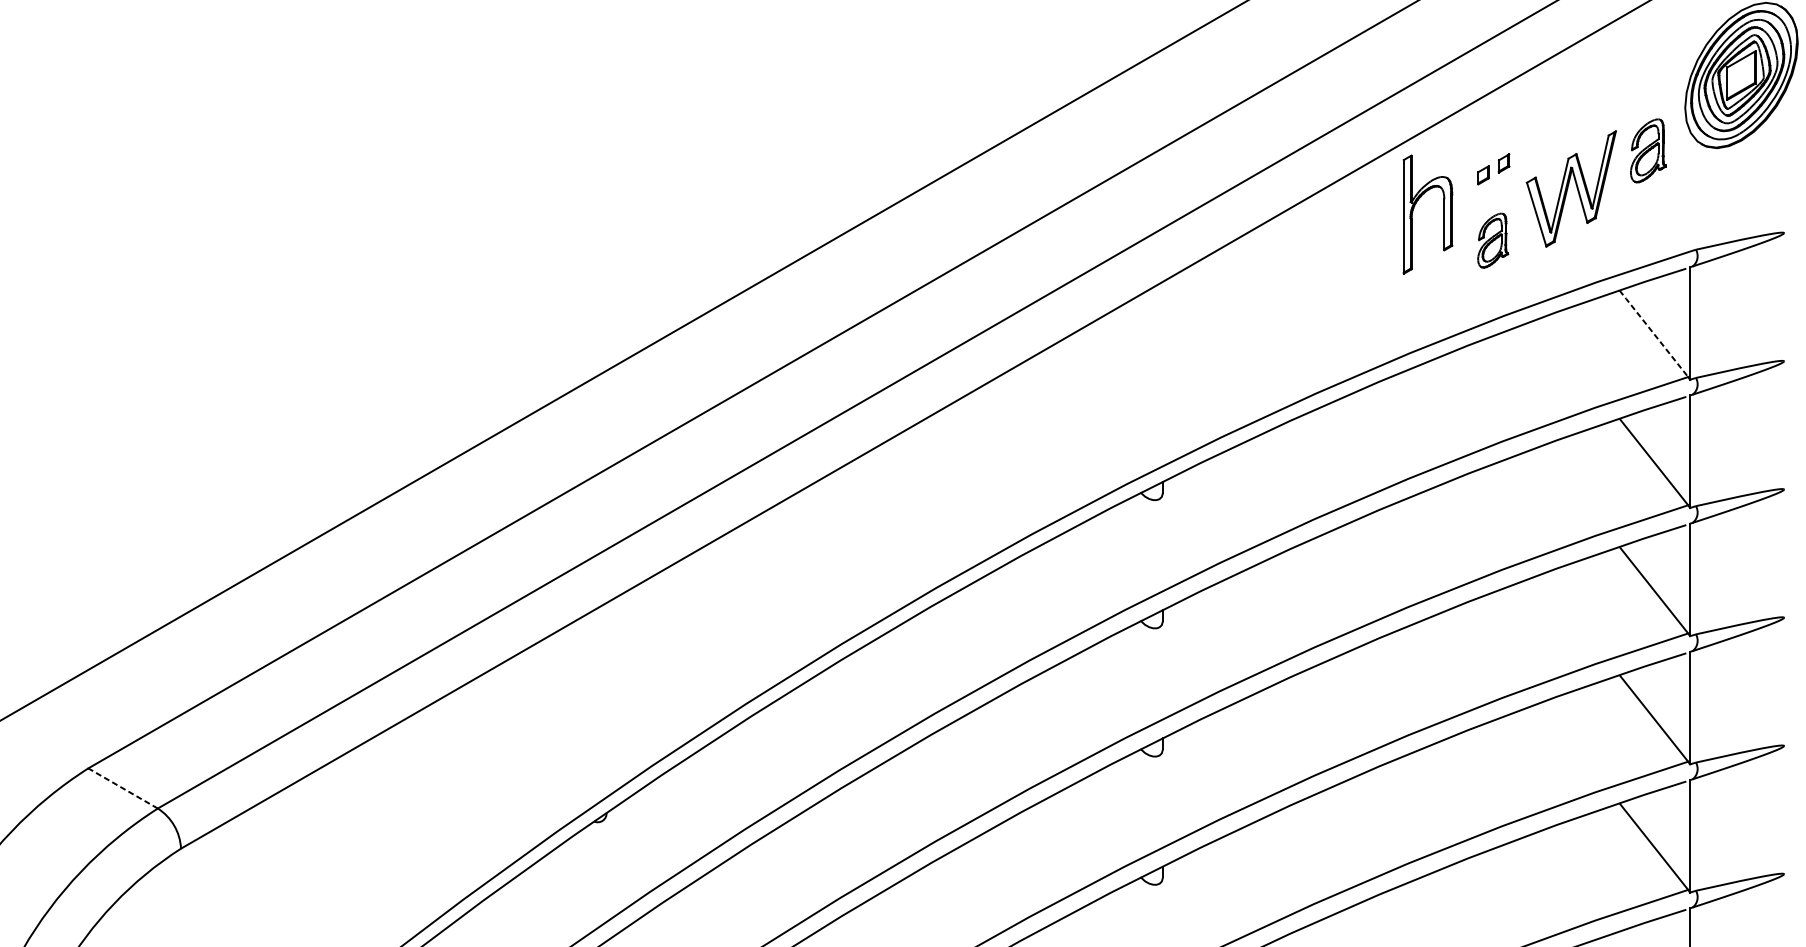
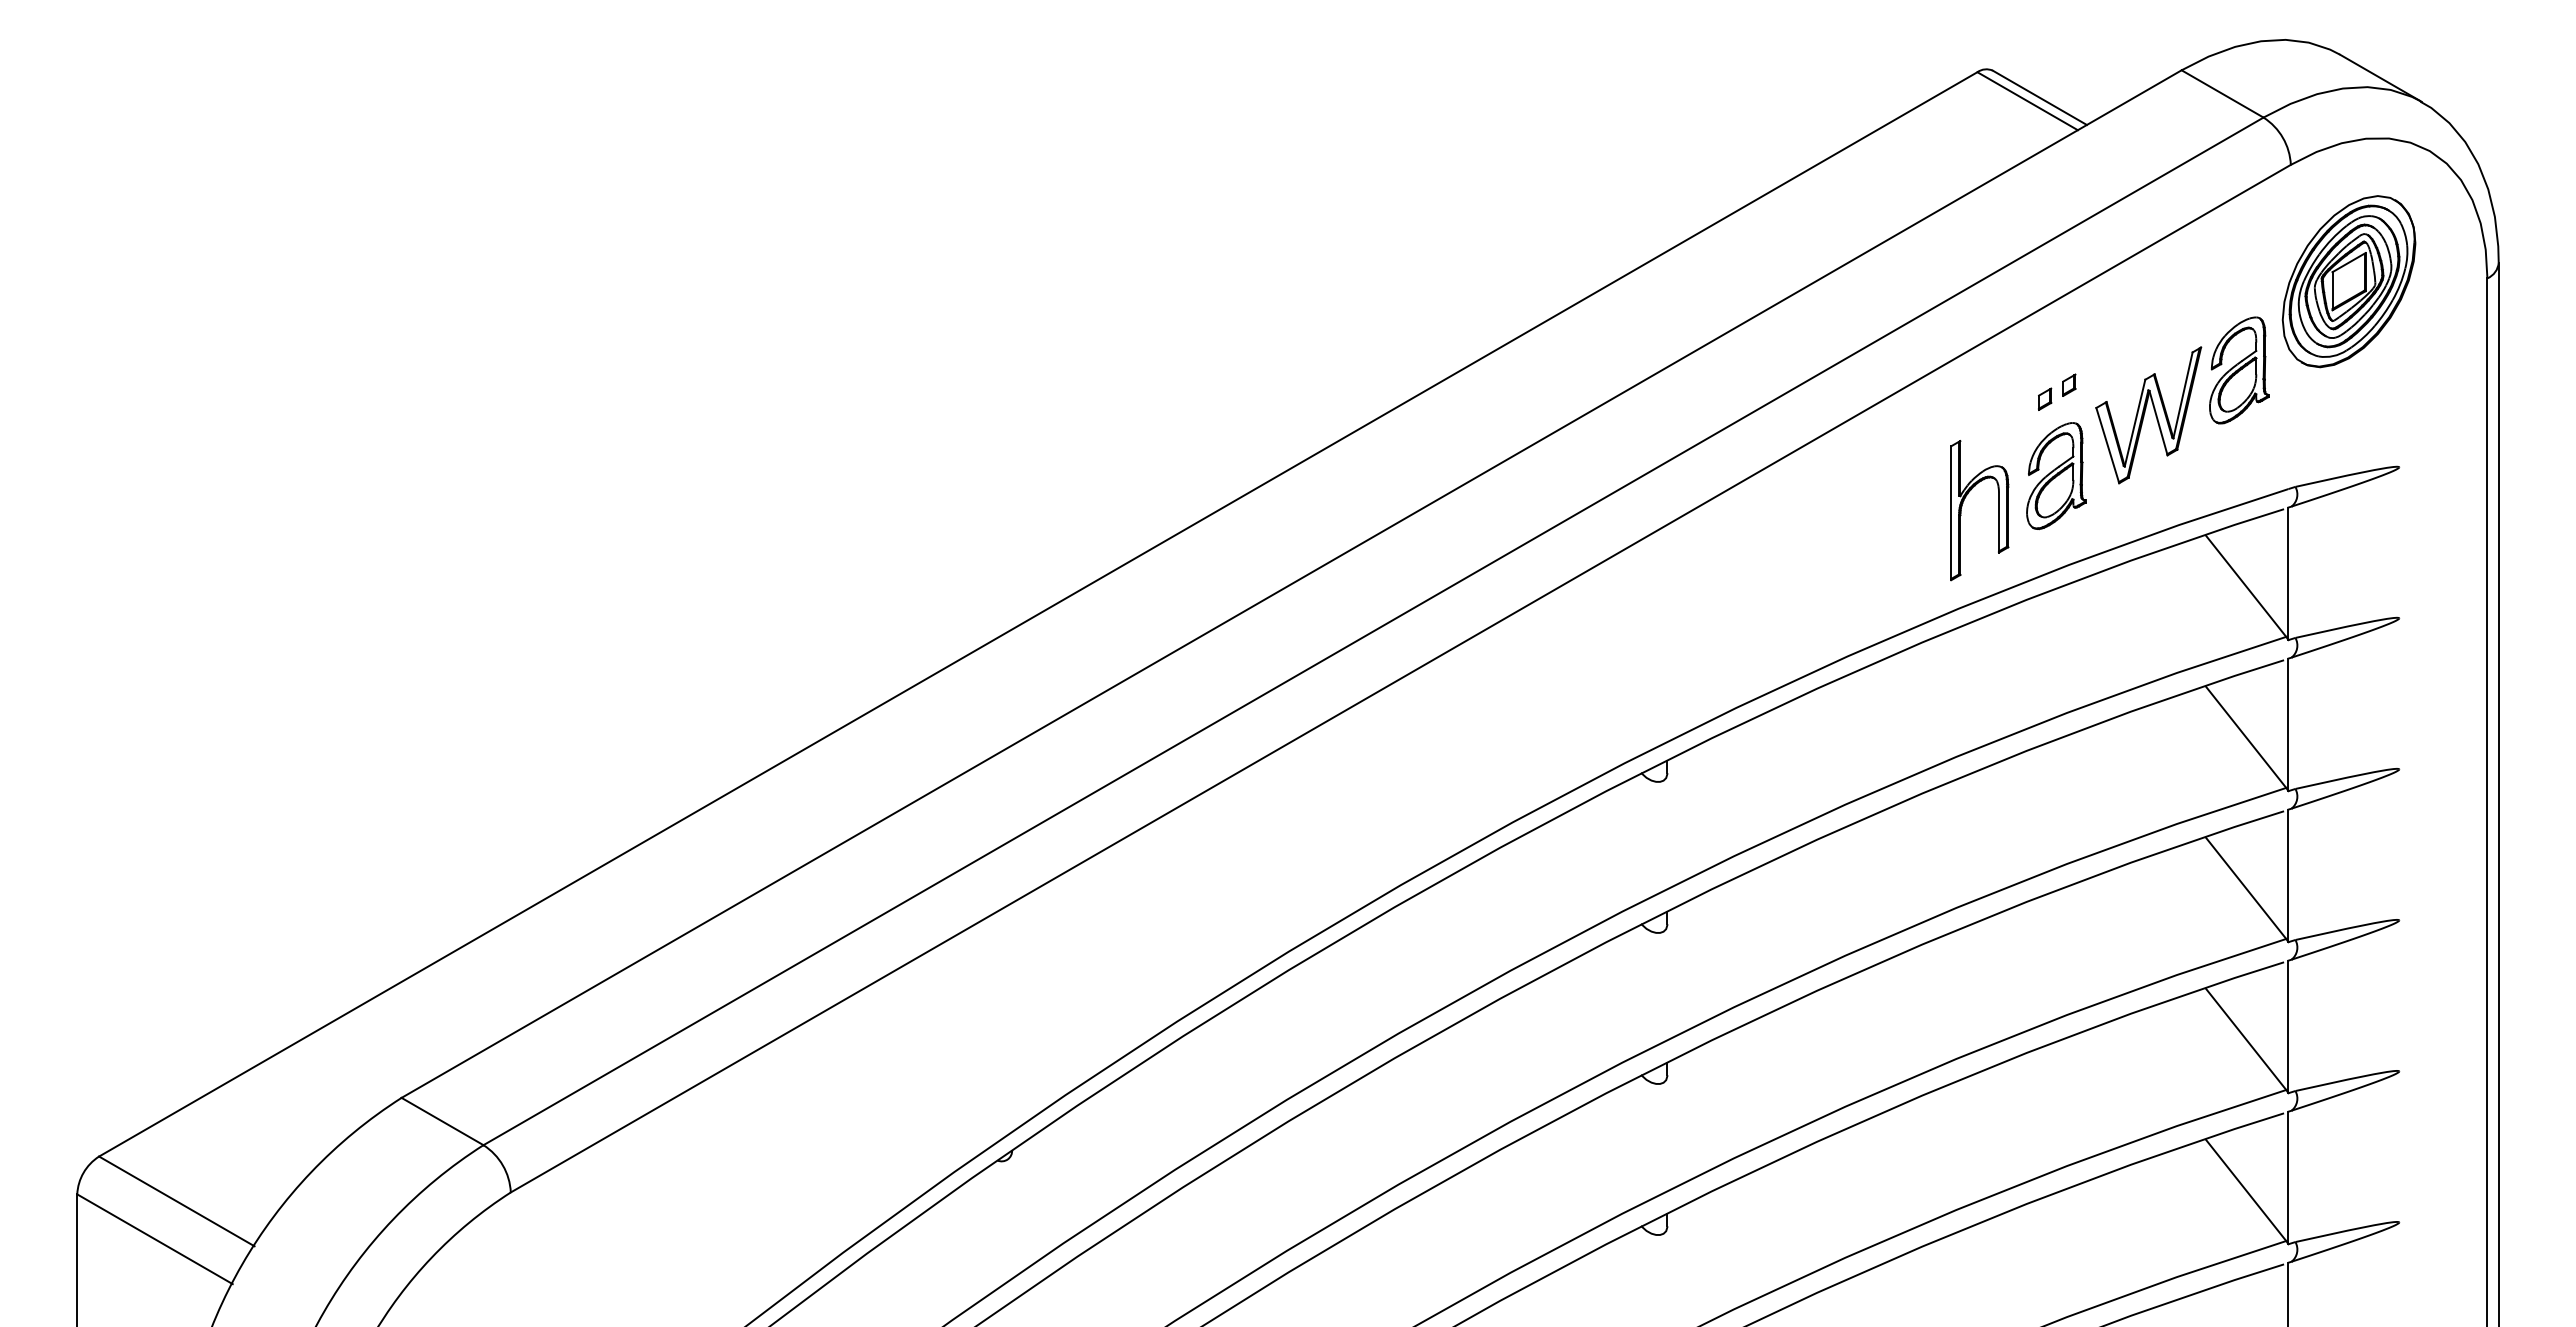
part: (1648, 150) -> (2239, 370), size x1.43
part: (1414, 208) -> (1963, 503), moved
part: (1493, 240) -> (2056, 476), size x1.67
line: (1653, 333) -> (2245, 585), dashed -> solid
line: (123, 788) -> (442, 1121), dashed -> solid

